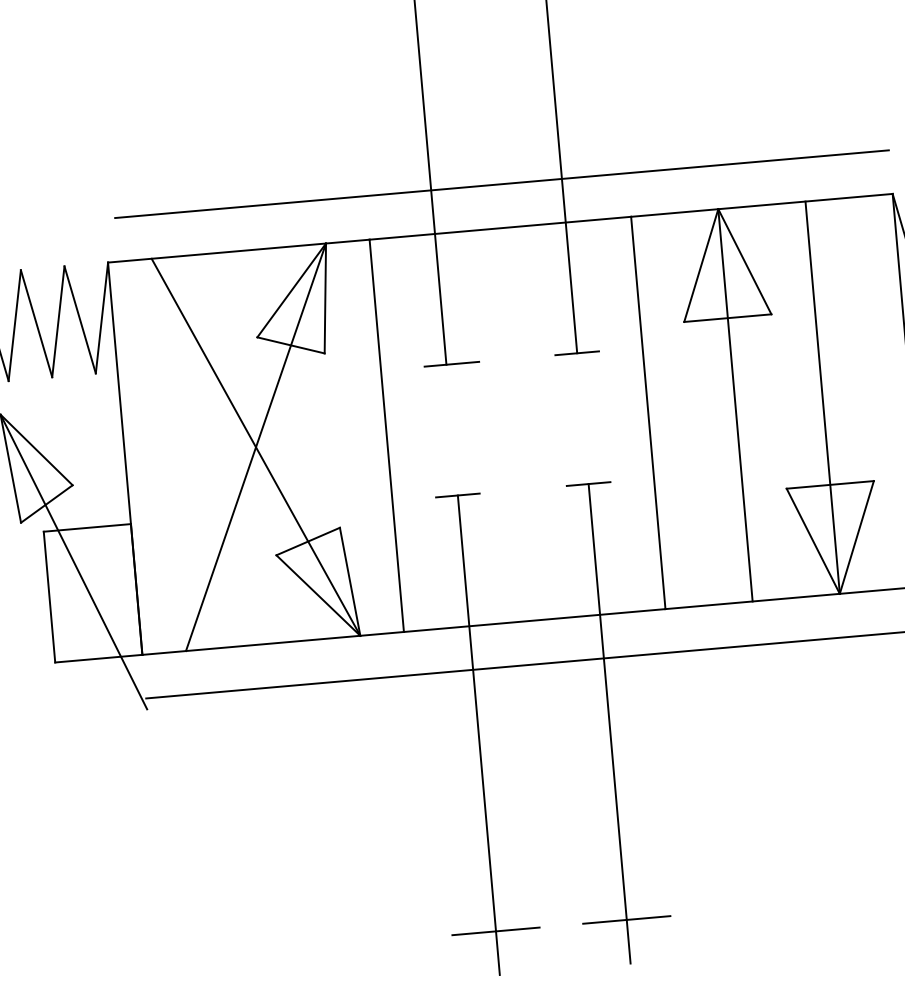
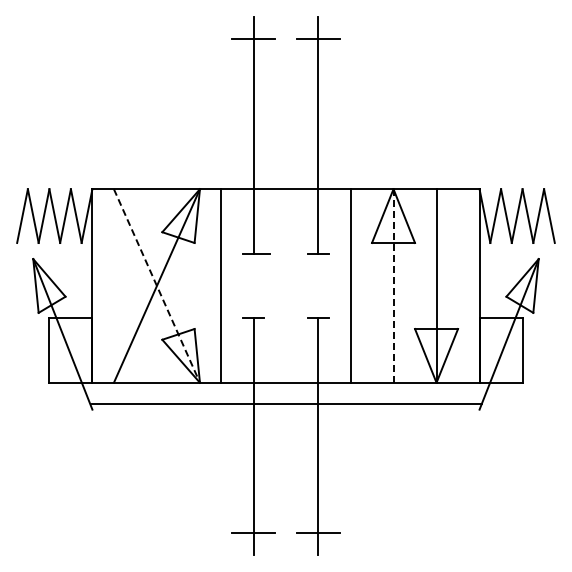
line: (501, 183) -> (288, 167), removed
line: (735, 406) -> (393, 286), solid -> dashed
line: (255, 448) -> (156, 286), solid -> dashed

